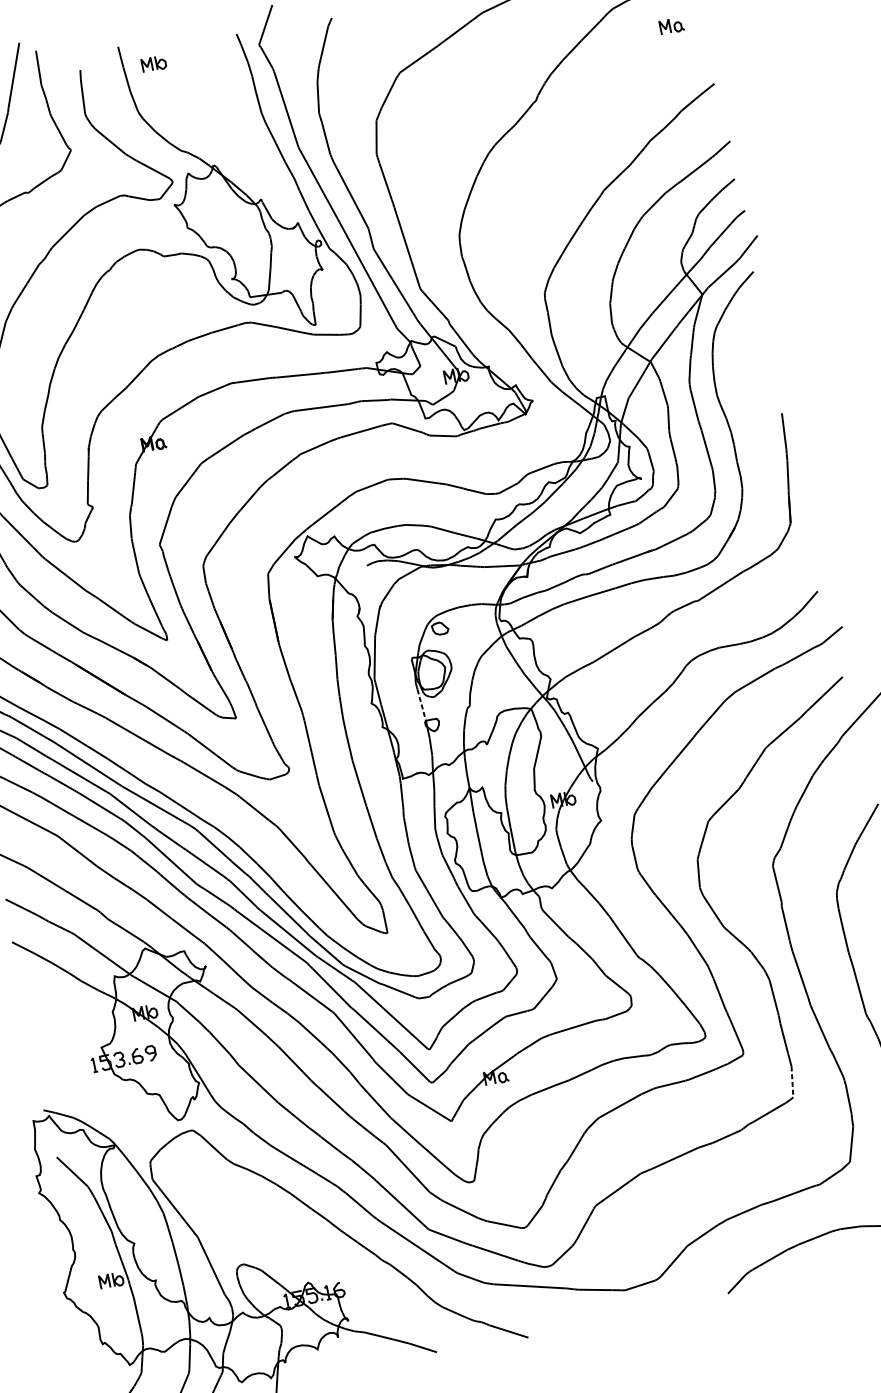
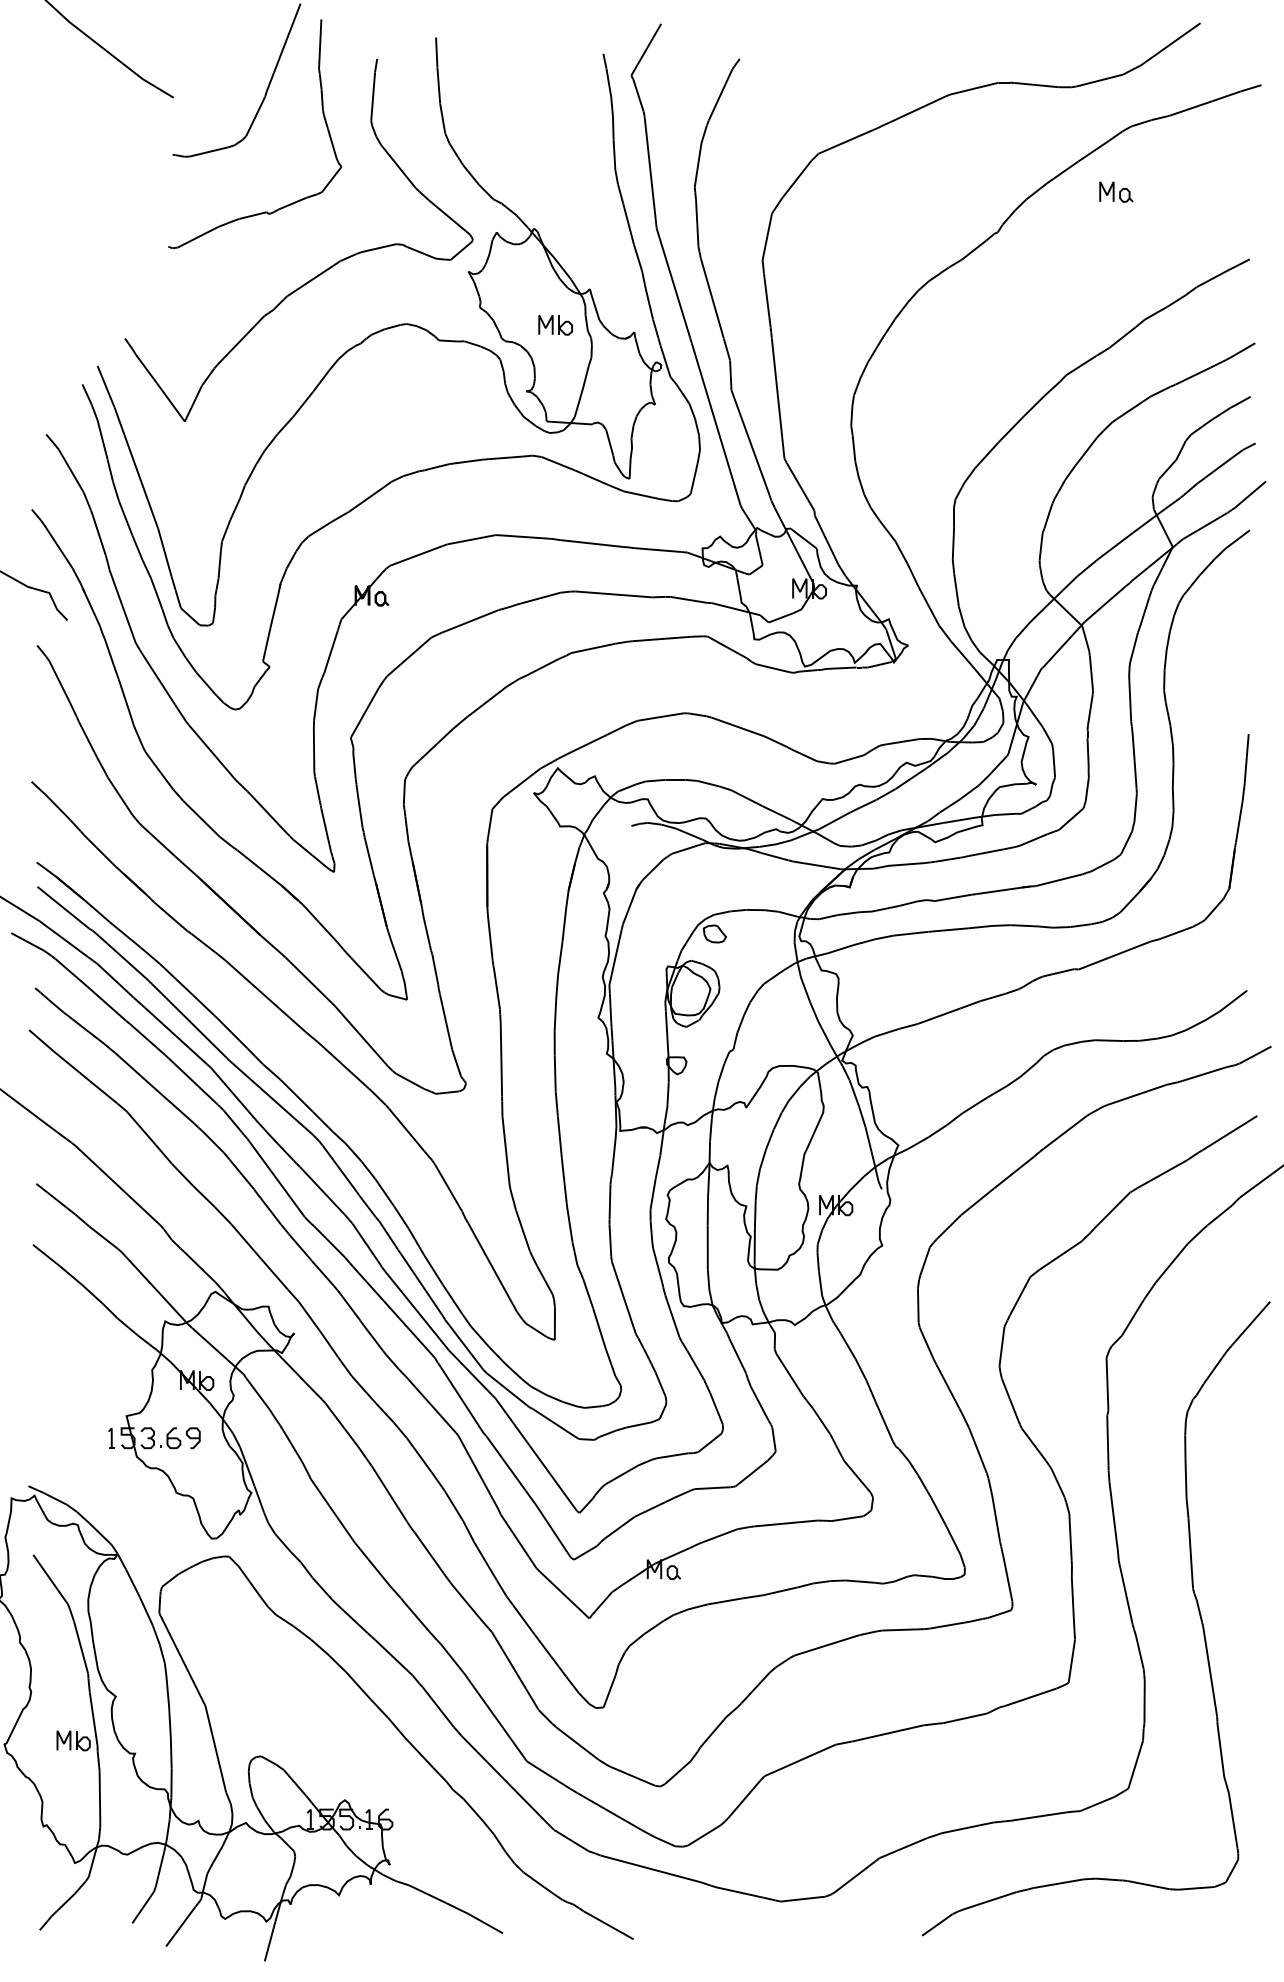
part: (671, 25) -> (1116, 191), moved
part: (153, 63) -> (555, 325), moved
line: (422, 705) -> (667, 1035), dashed -> solid
line: (792, 1082) -> (1071, 1661), dashed -> solid

